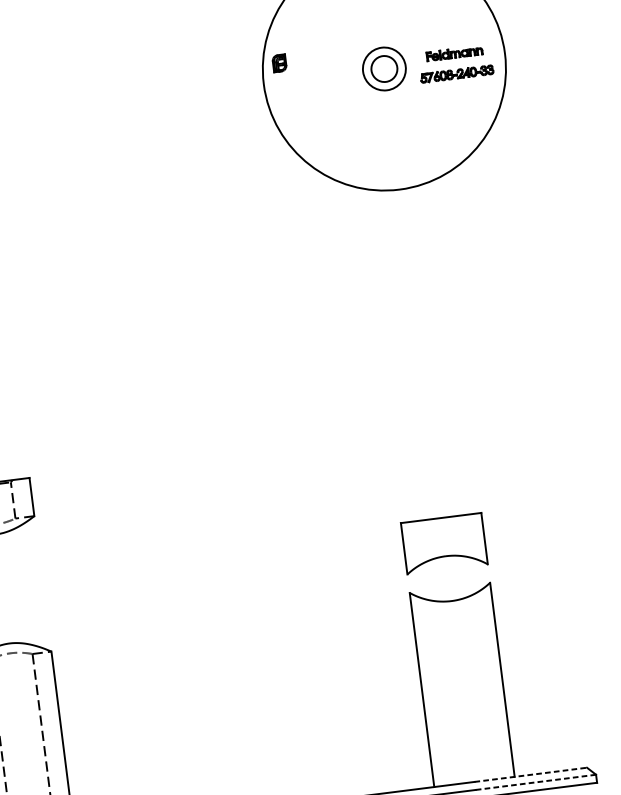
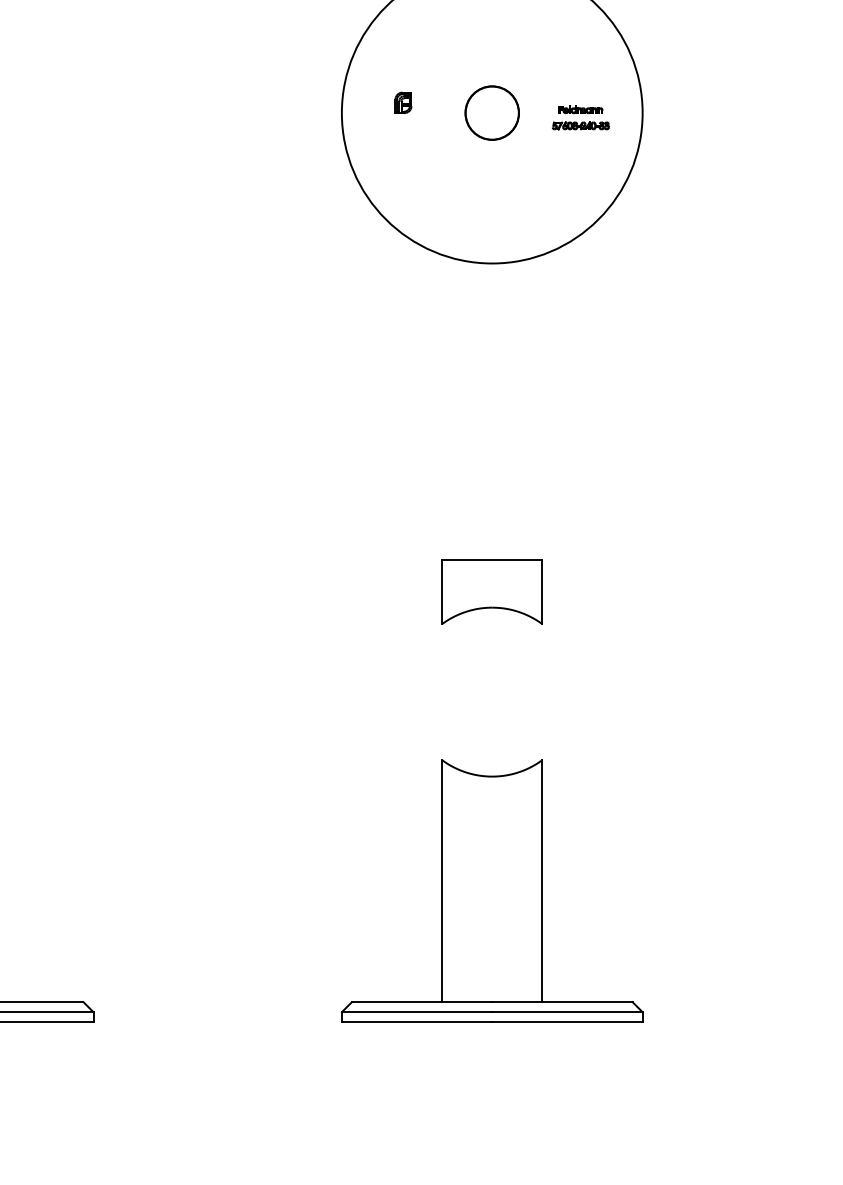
part: (279, 63) -> (403, 102), moved
part: (455, 63) -> (580, 117), size x0.62
circle: (384, 68) -> (492, 112), size x1.67
part: (443, 543) -> (491, 591), moved
line: (530, 775) -> (562, 1002), dashed -> solid
line: (535, 782) -> (566, 1012), dashed -> solid

